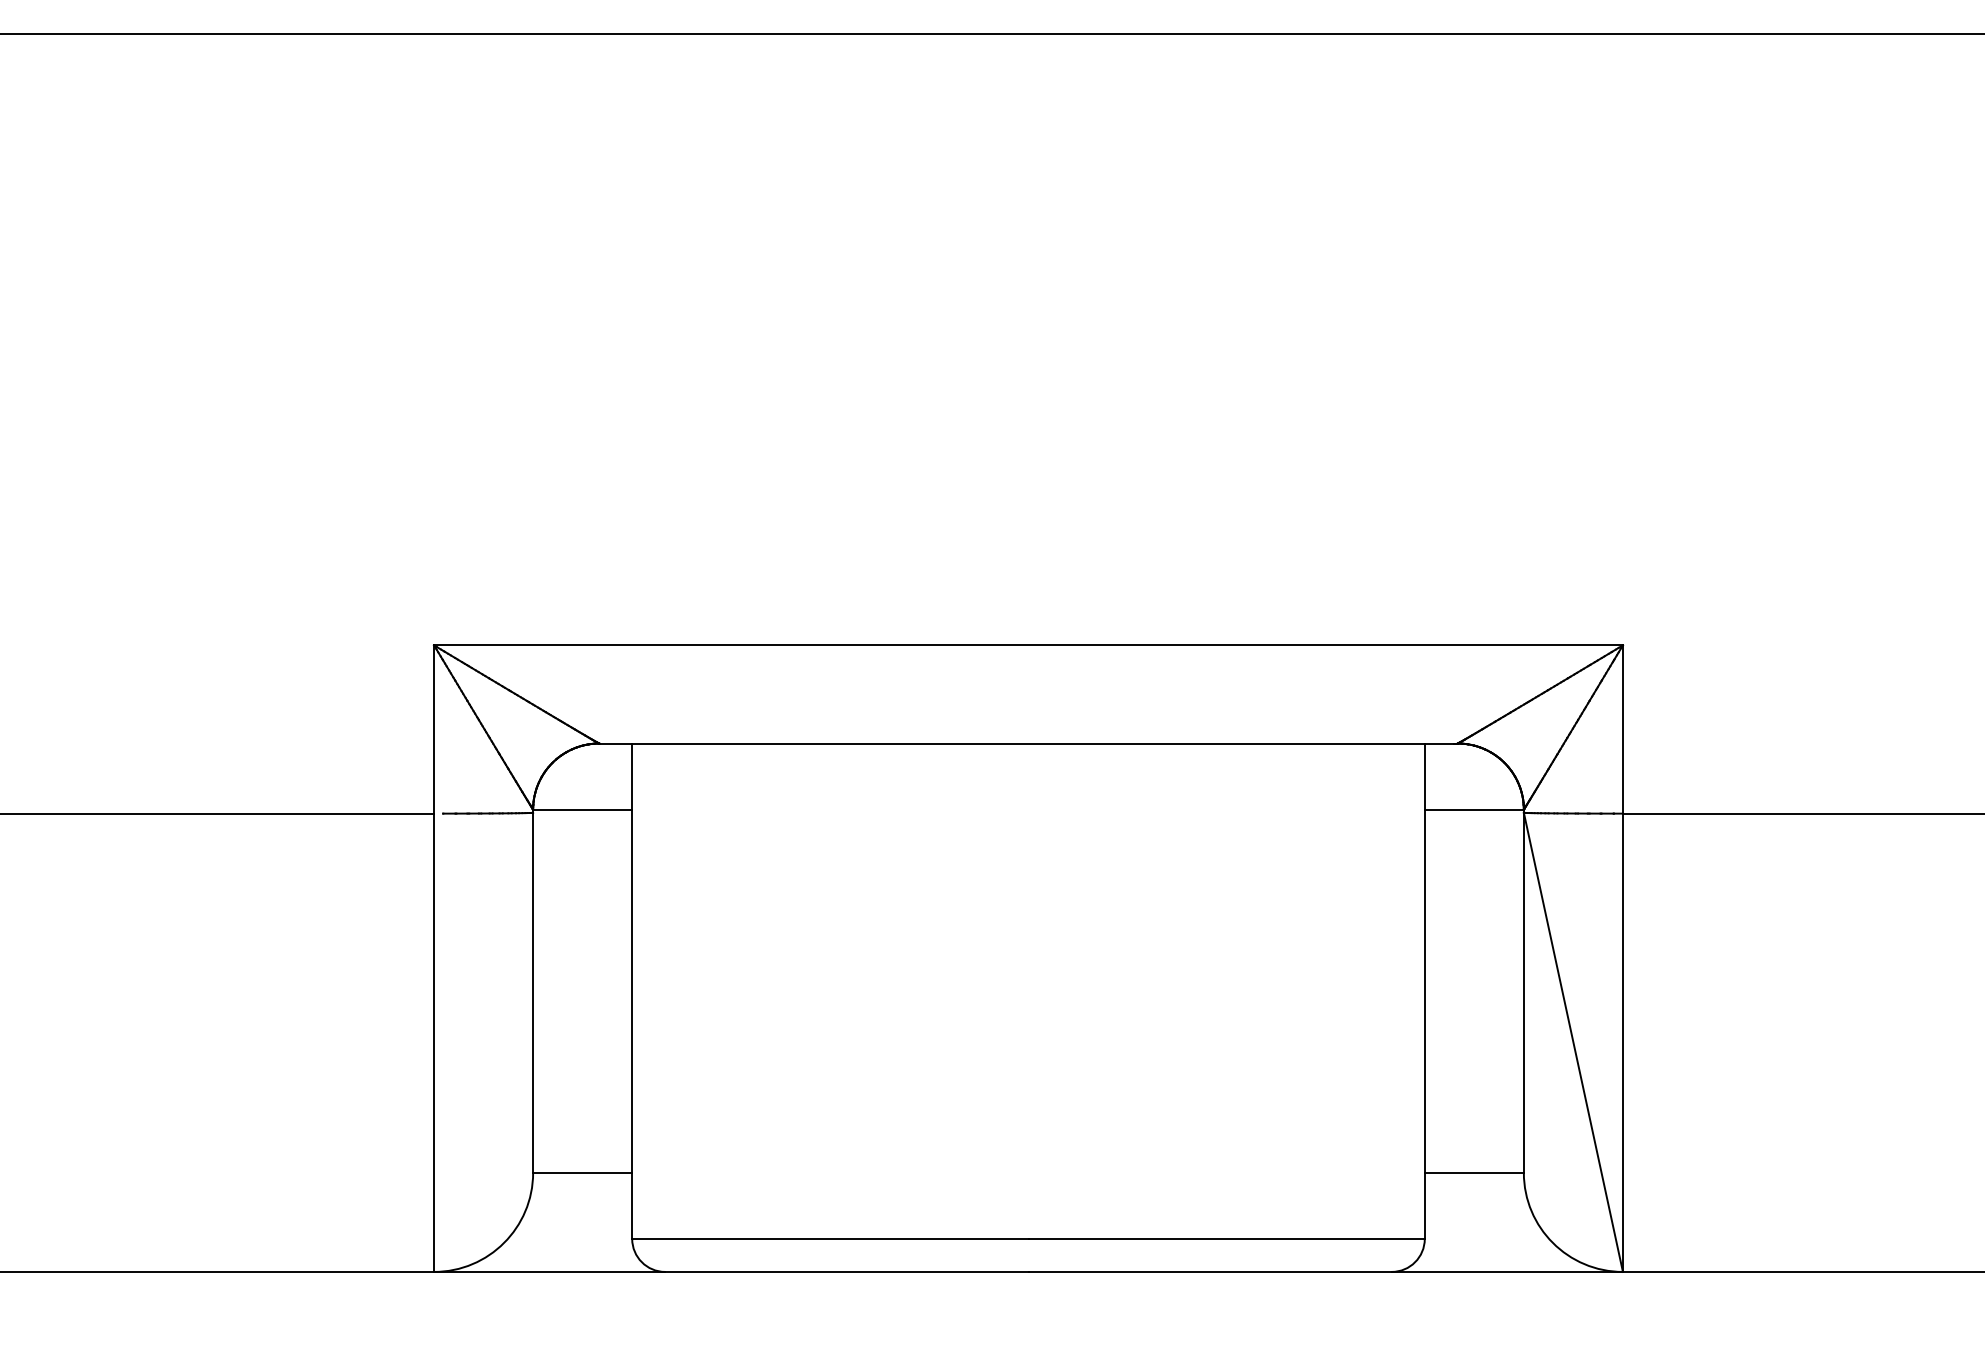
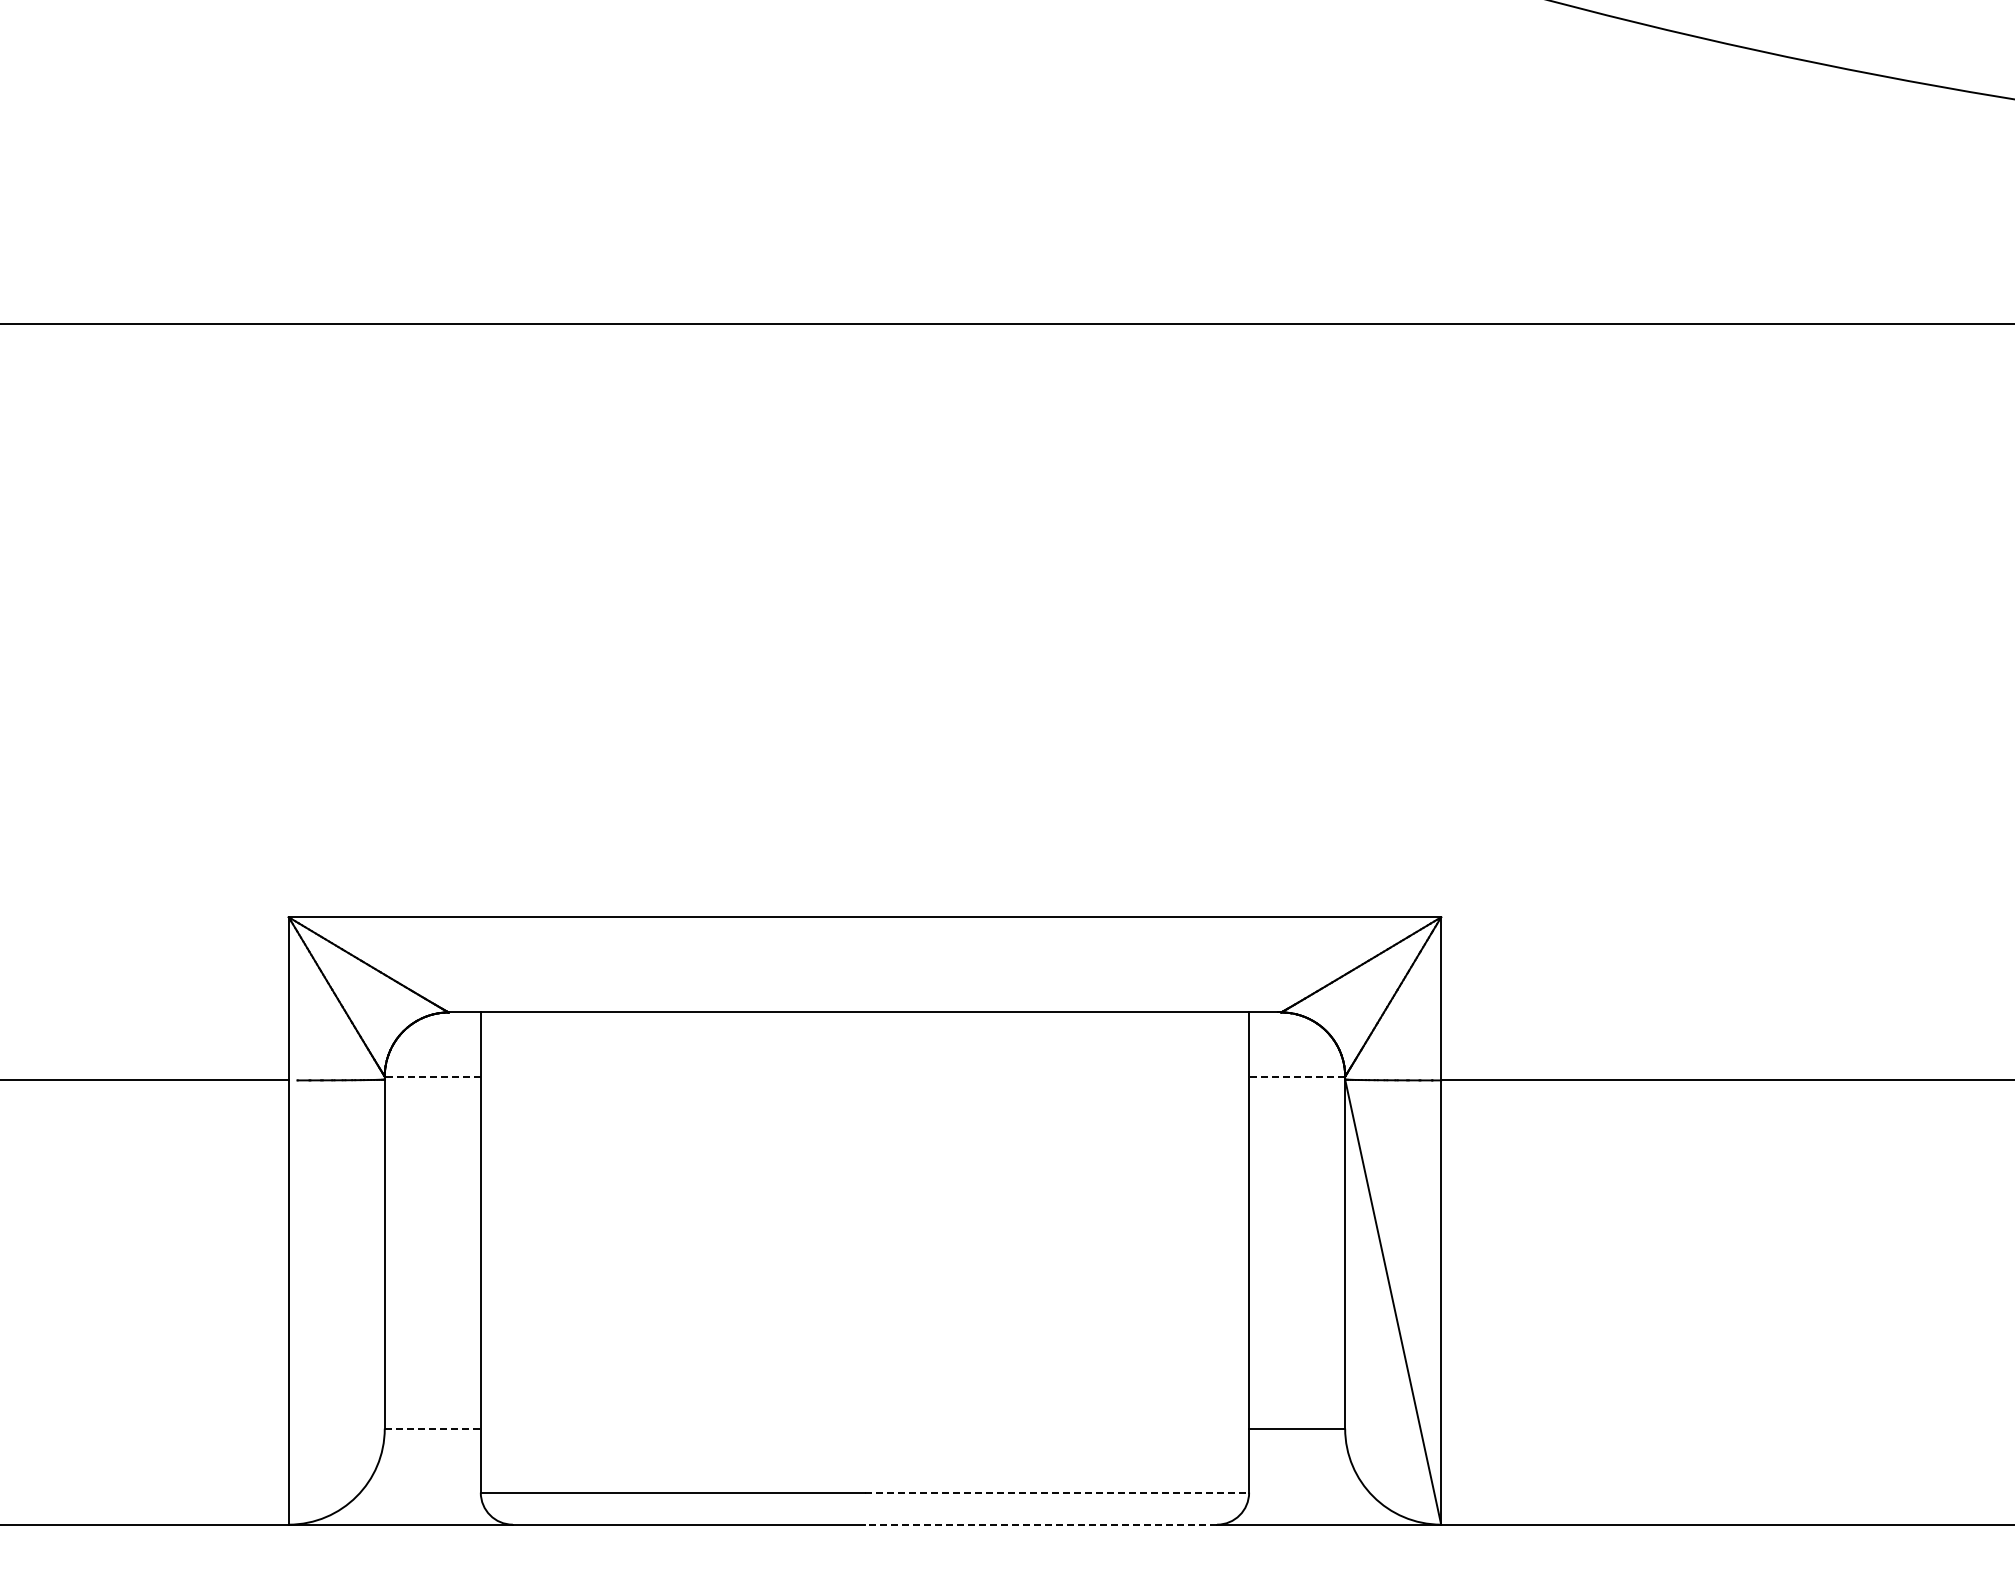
line: (582, 809) -> (432, 1076), solid -> dashed
line: (1473, 809) -> (1296, 1076), solid -> dashed
line: (583, 1172) -> (433, 1428), solid -> dashed
line: (1227, 1238) -> (1057, 1492), solid -> dashed
line: (1209, 1271) -> (1040, 1524), solid -> dashed

